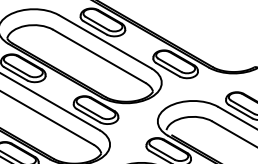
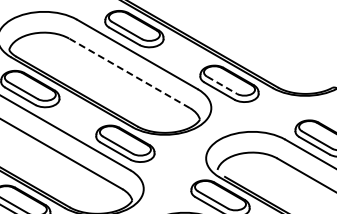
line: (99, 56) -> (129, 73), solid -> dashed
line: (170, 65) -> (222, 85), solid -> dashed

